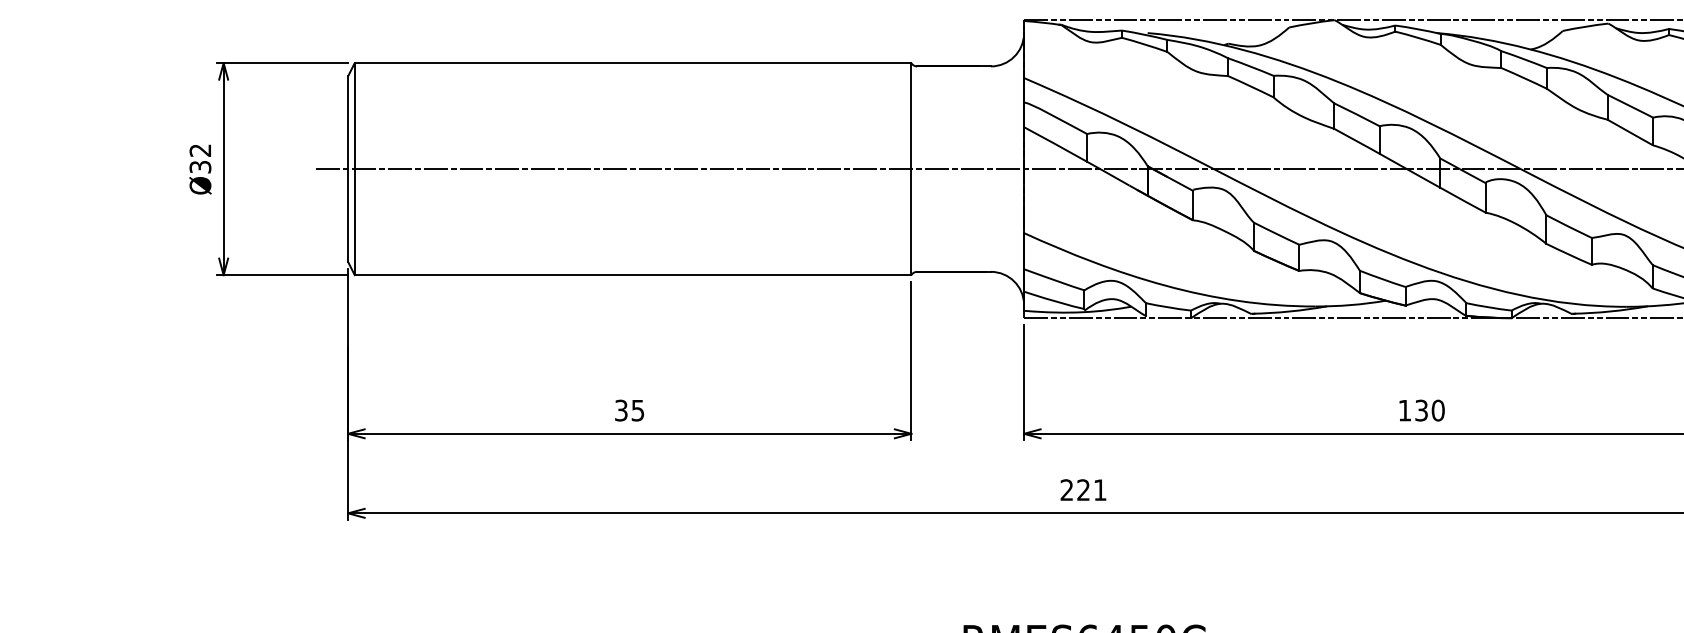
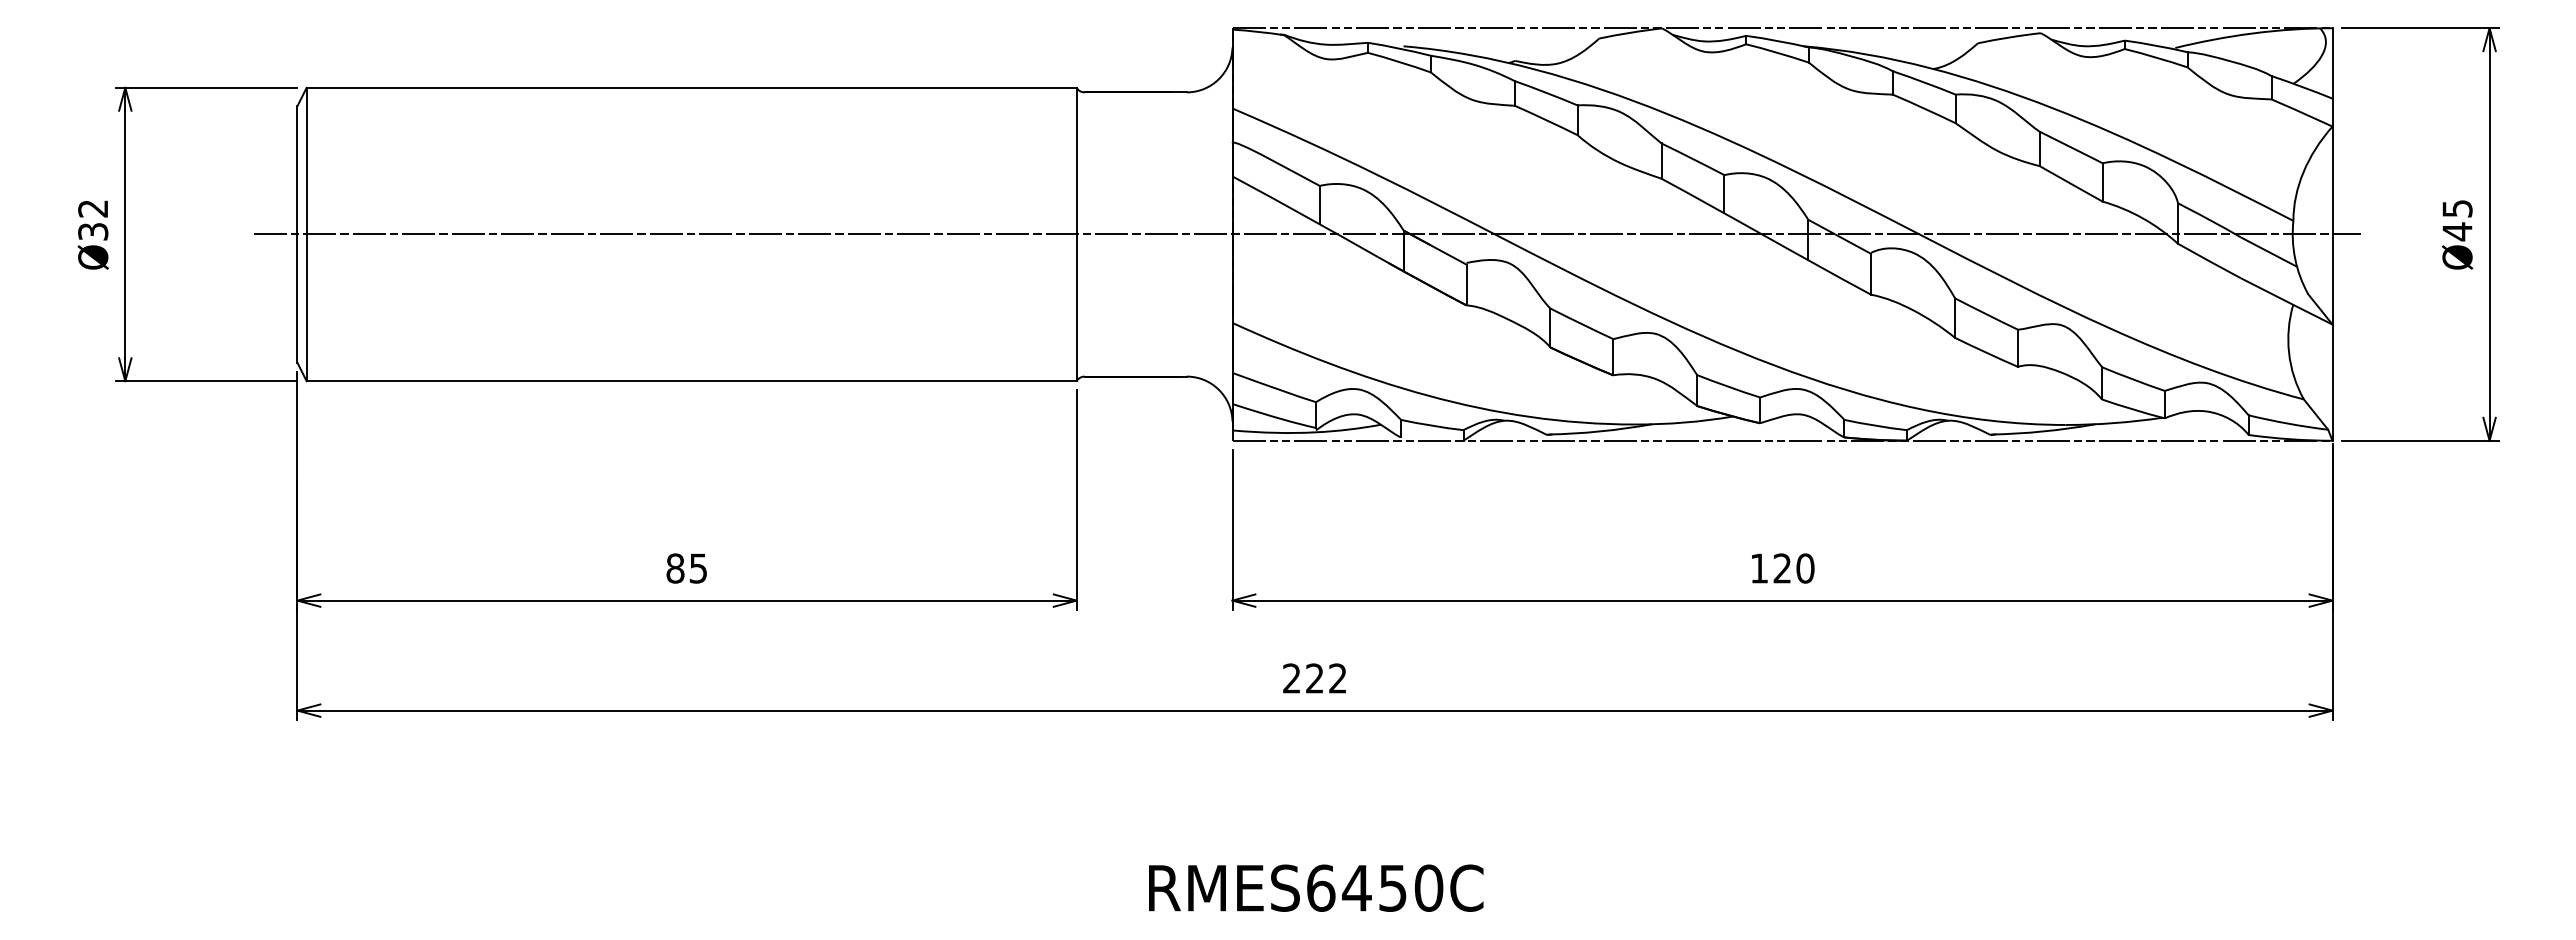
text: (621, 410) -> (675, 568), 35 -> 85
text: (1421, 410) -> (1782, 568), 130 -> 120
text: (1099, 490) -> (1337, 678), 221 -> 222

